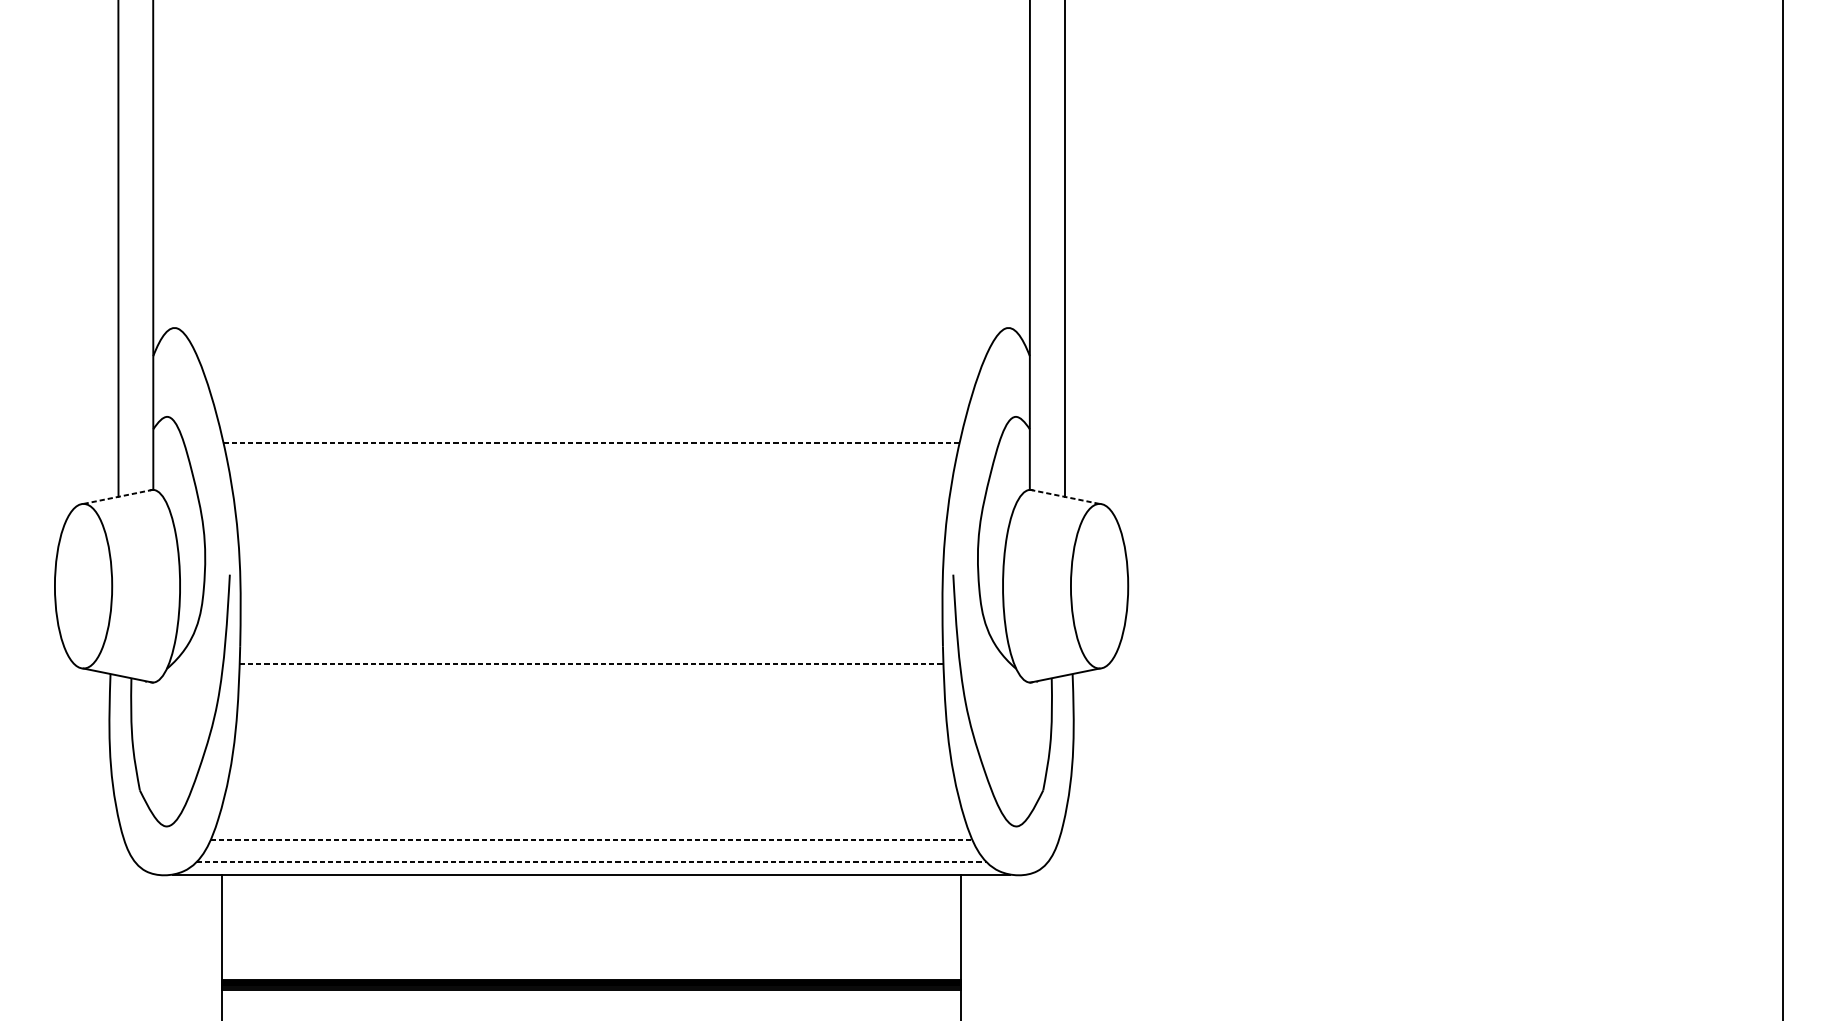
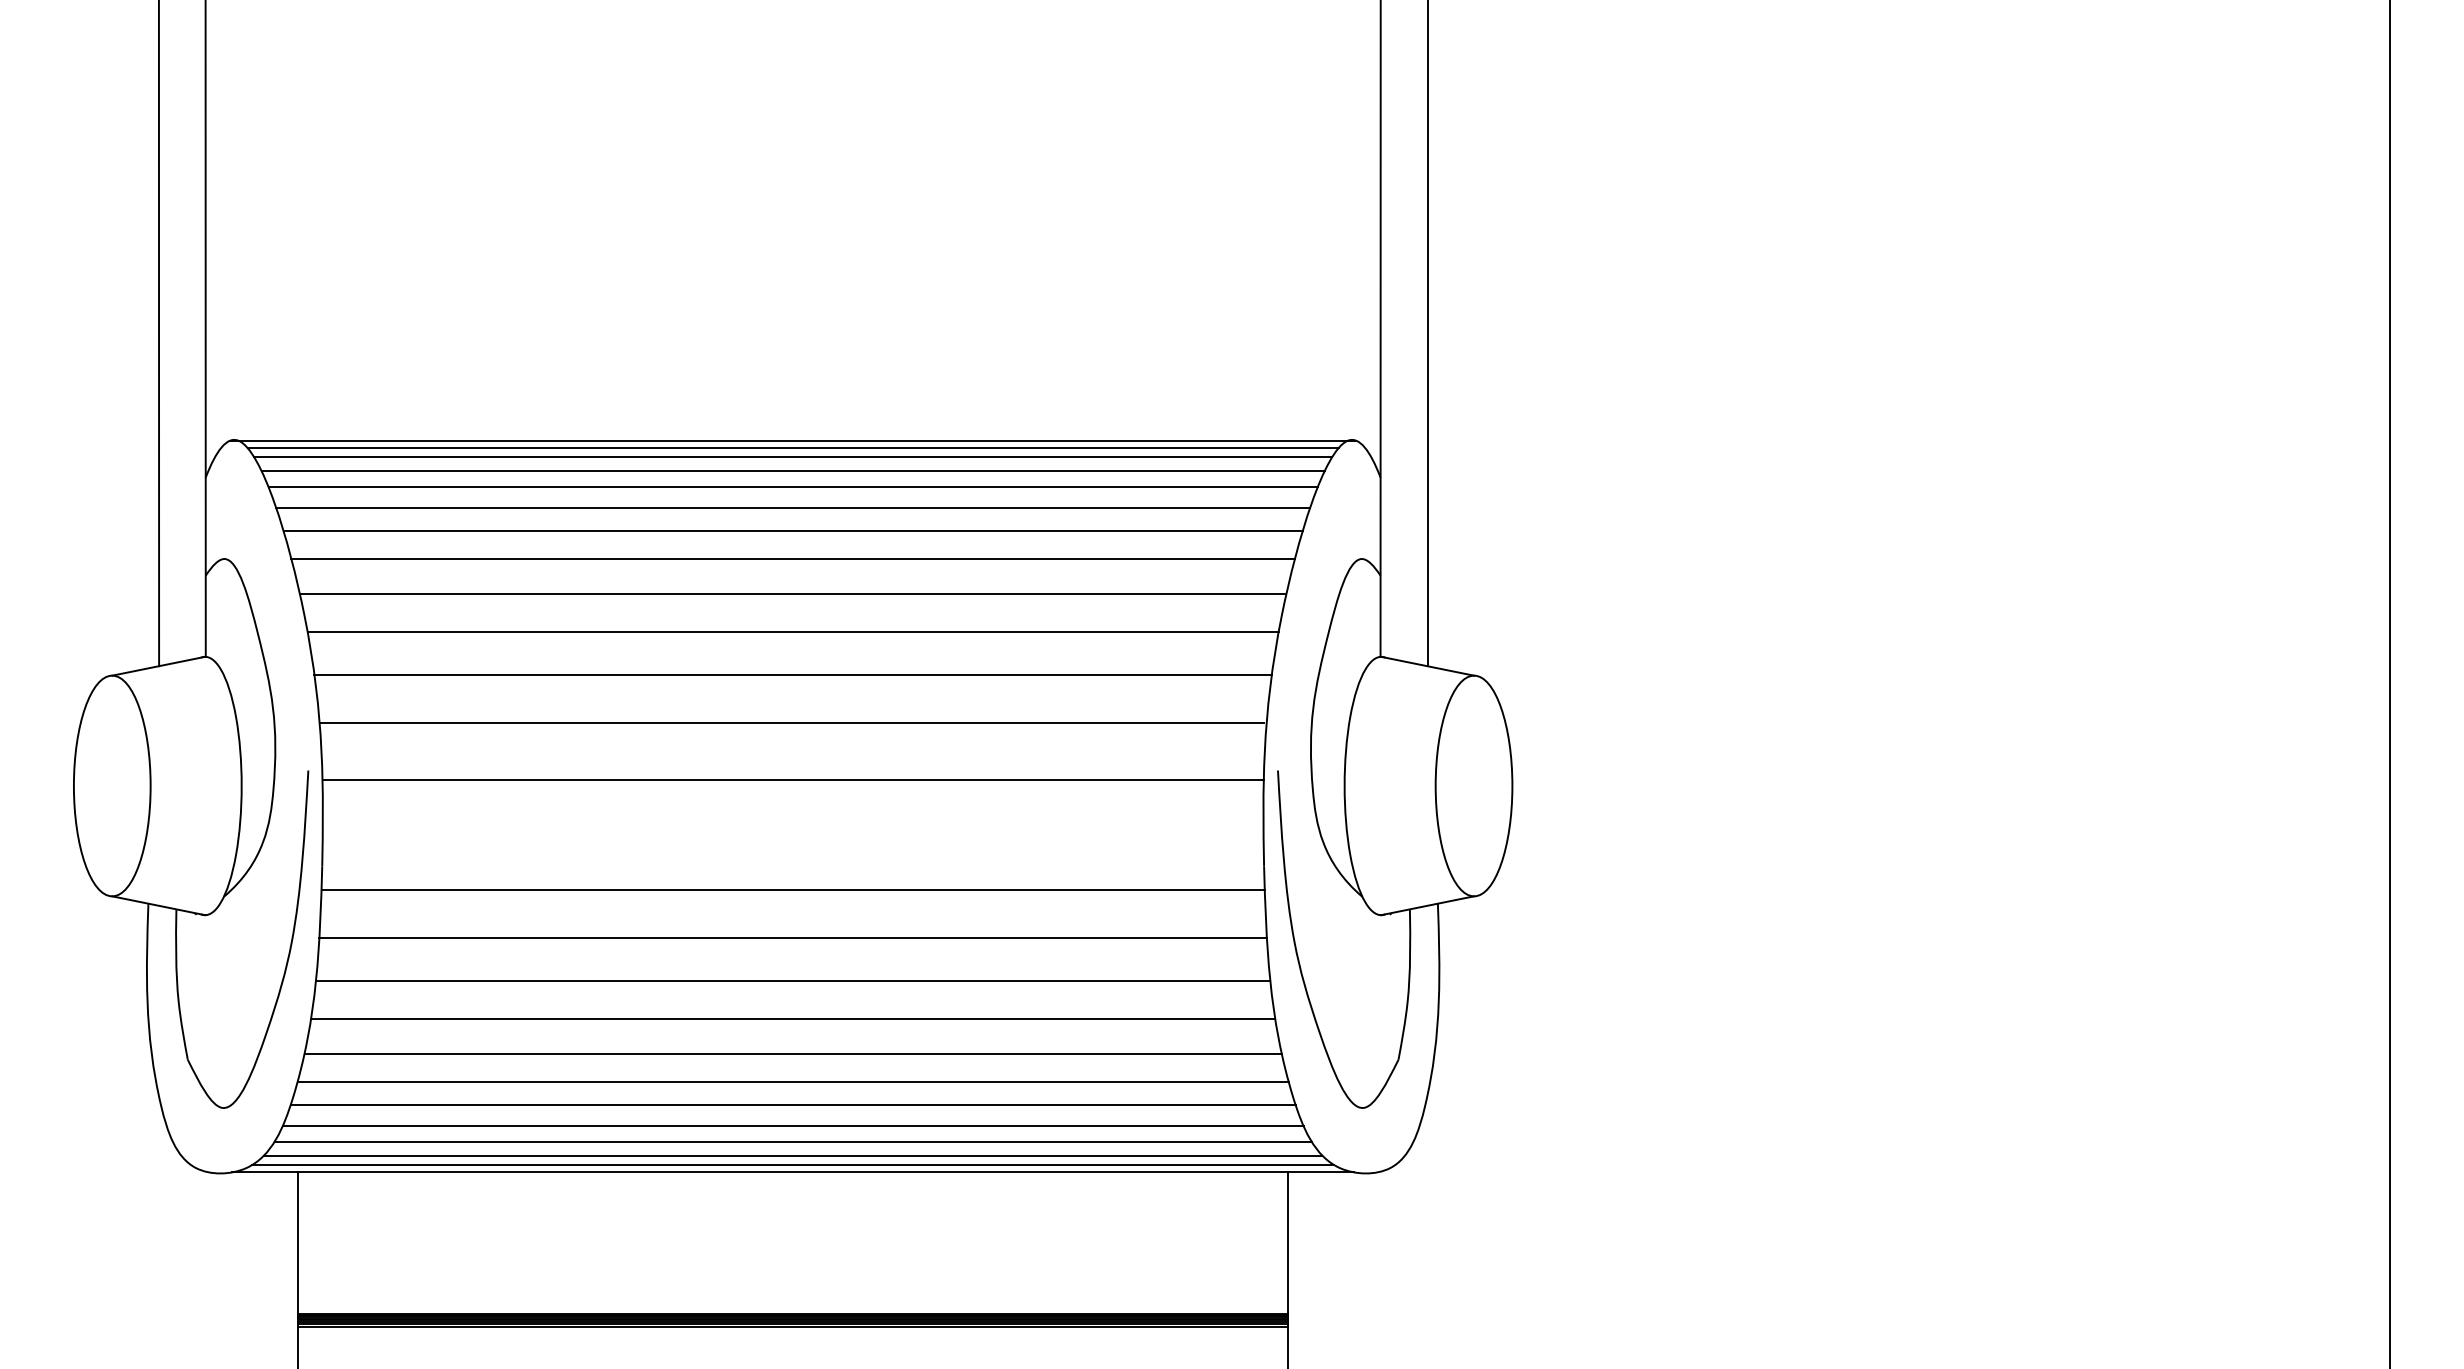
line: (591, 328) -> (793, 440), added
line: (591, 333) -> (792, 447), added
line: (591, 341) -> (792, 457), added
line: (591, 351) -> (792, 471), added
line: (591, 363) -> (792, 487), added
line: (591, 378) -> (793, 507), added
line: (591, 396) -> (792, 531), added
line: (591, 417) -> (792, 559), added
line: (591, 442) -> (793, 593), dashed -> solid
line: (591, 470) -> (792, 631), added
line: (118, 497) -> (159, 666), dashed -> solid
line: (1064, 497) -> (1427, 666), dashed -> solid
line: (591, 503) -> (792, 674), added
line: (590, 539) -> (791, 723), added
line: (591, 582) -> (793, 780), added
line: (591, 663) -> (793, 889), dashed -> solid
line: (591, 700) -> (792, 938), added
line: (591, 732) -> (792, 981), added
line: (591, 760) -> (793, 1019), added
line: (591, 785) -> (792, 1053), added
line: (591, 807) -> (792, 1082), added
line: (591, 824) -> (792, 1105), added
line: (591, 840) -> (793, 1126), dashed -> solid
line: (591, 851) -> (792, 1141), added
line: (591, 861) -> (793, 1155), dashed -> solid
line: (591, 869) -> (792, 1165), added

